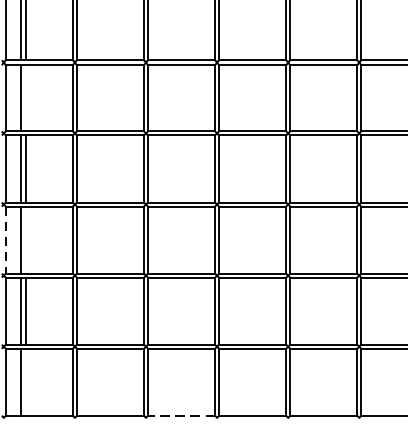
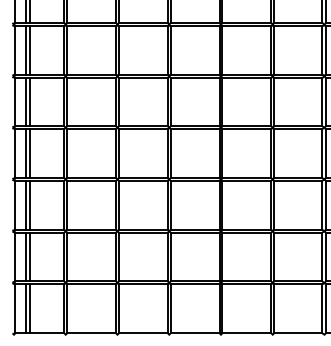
line: (26, 98) -> (30, 102), added
line: (26, 238) -> (30, 204), added
line: (5, 240) -> (15, 205), dashed -> solid
line: (26, 381) -> (30, 308), added
line: (180, 416) -> (142, 333), dashed -> solid

